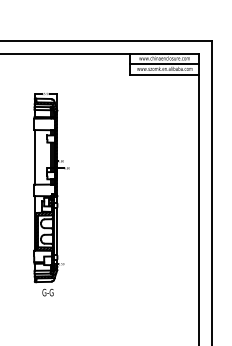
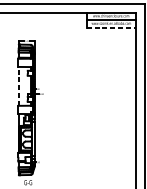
line: (164, 75) -> (111, 28), solid -> dashed
line: (34, 156) -> (18, 85), solid -> dashed

